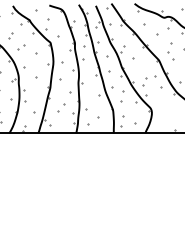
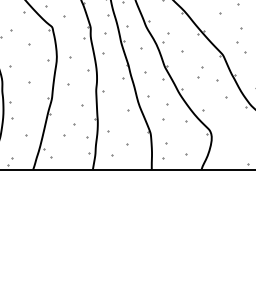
part: (144, 81) -> (200, 72), moved

